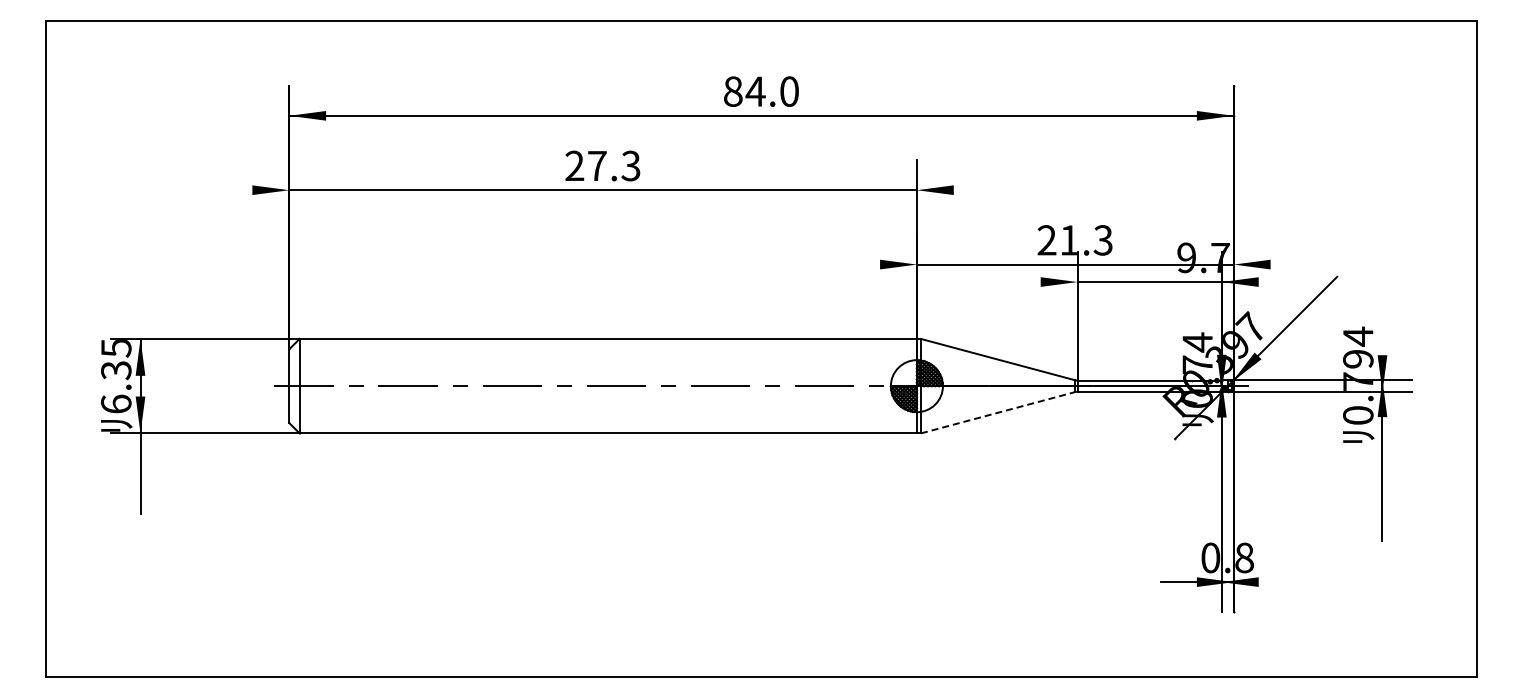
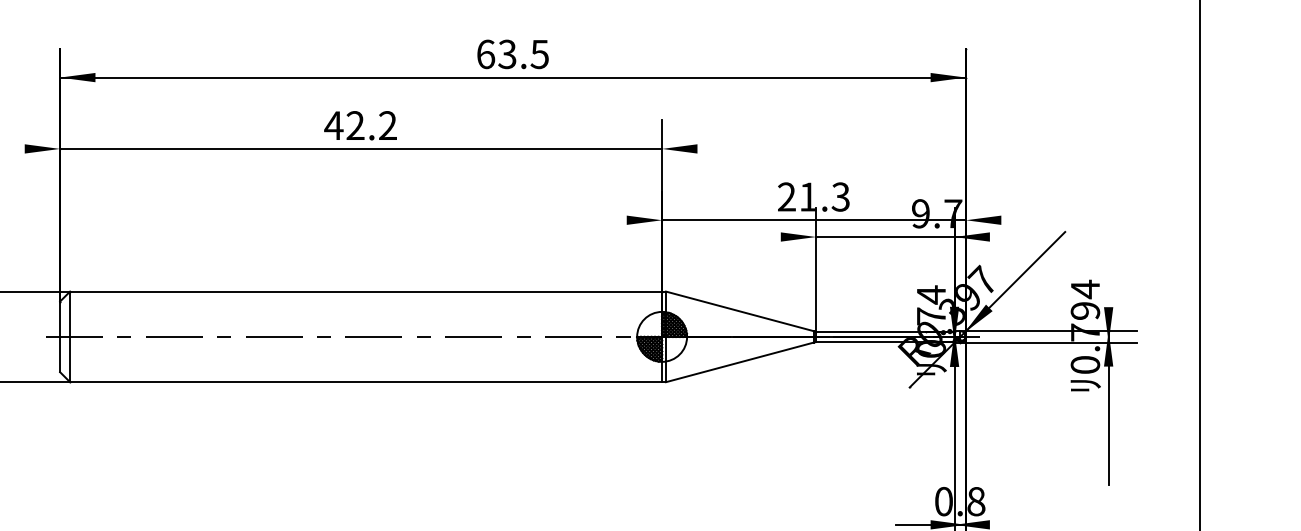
text: (761, 91) -> (513, 54), 84.0 -> 63.5
text: (602, 165) -> (360, 125), 27.3 -> 42.2
line: (998, 412) -> (740, 362), dashed -> solid

